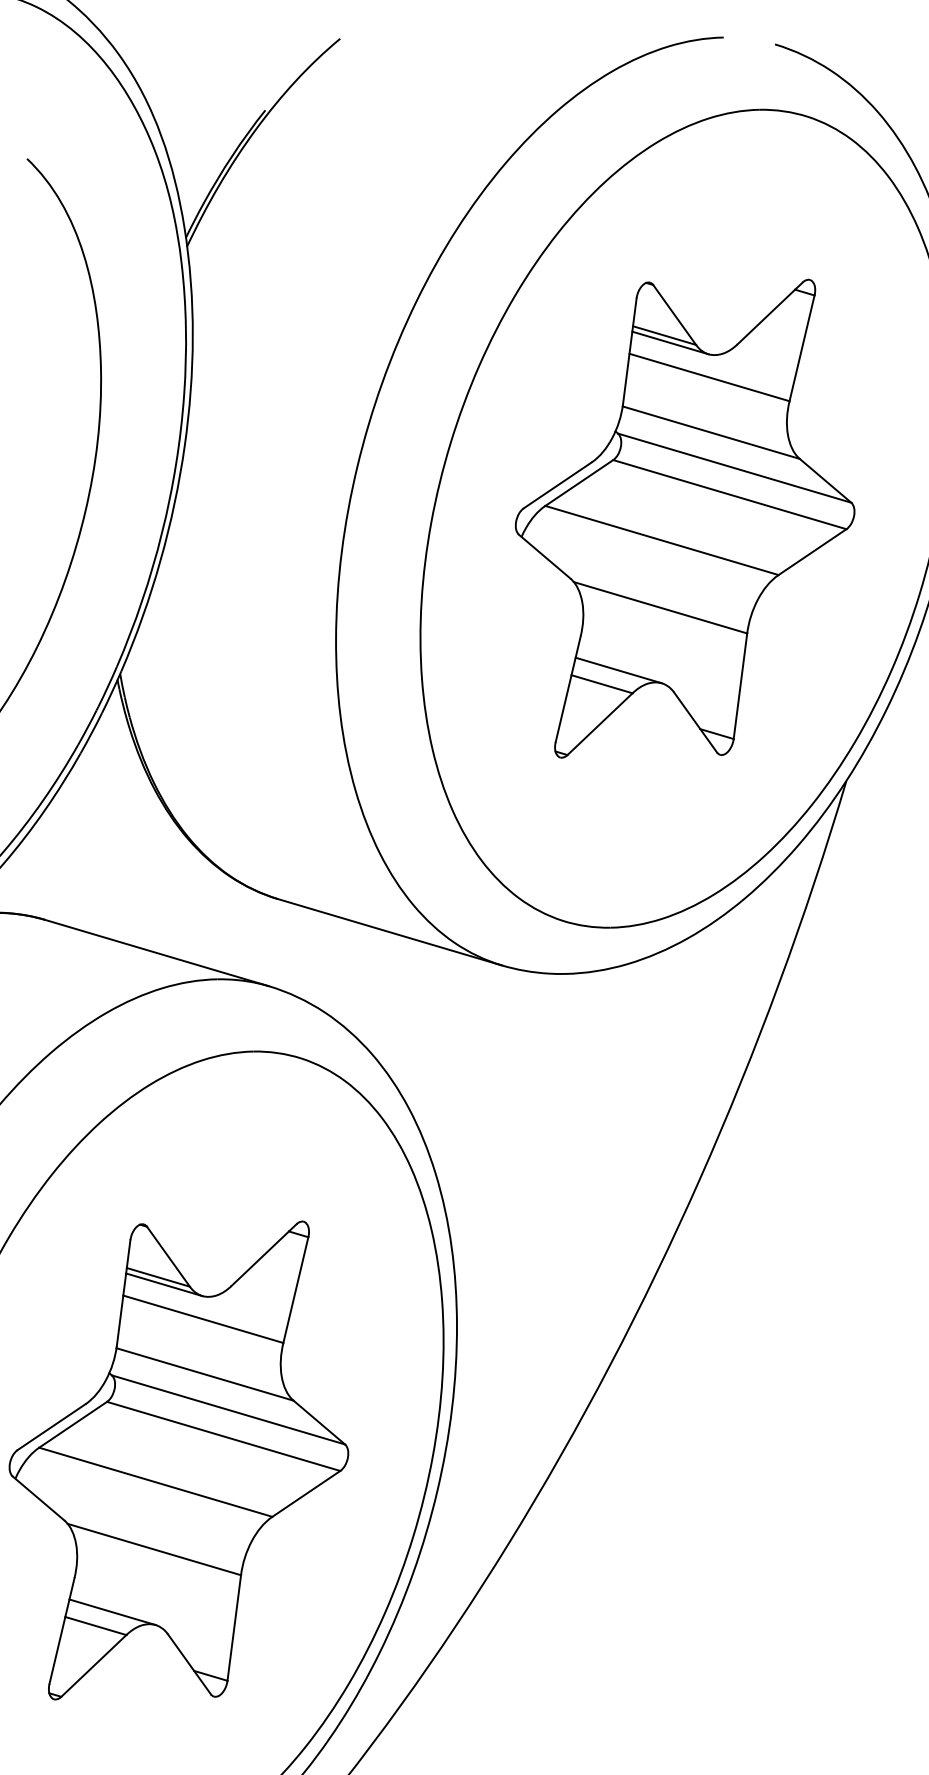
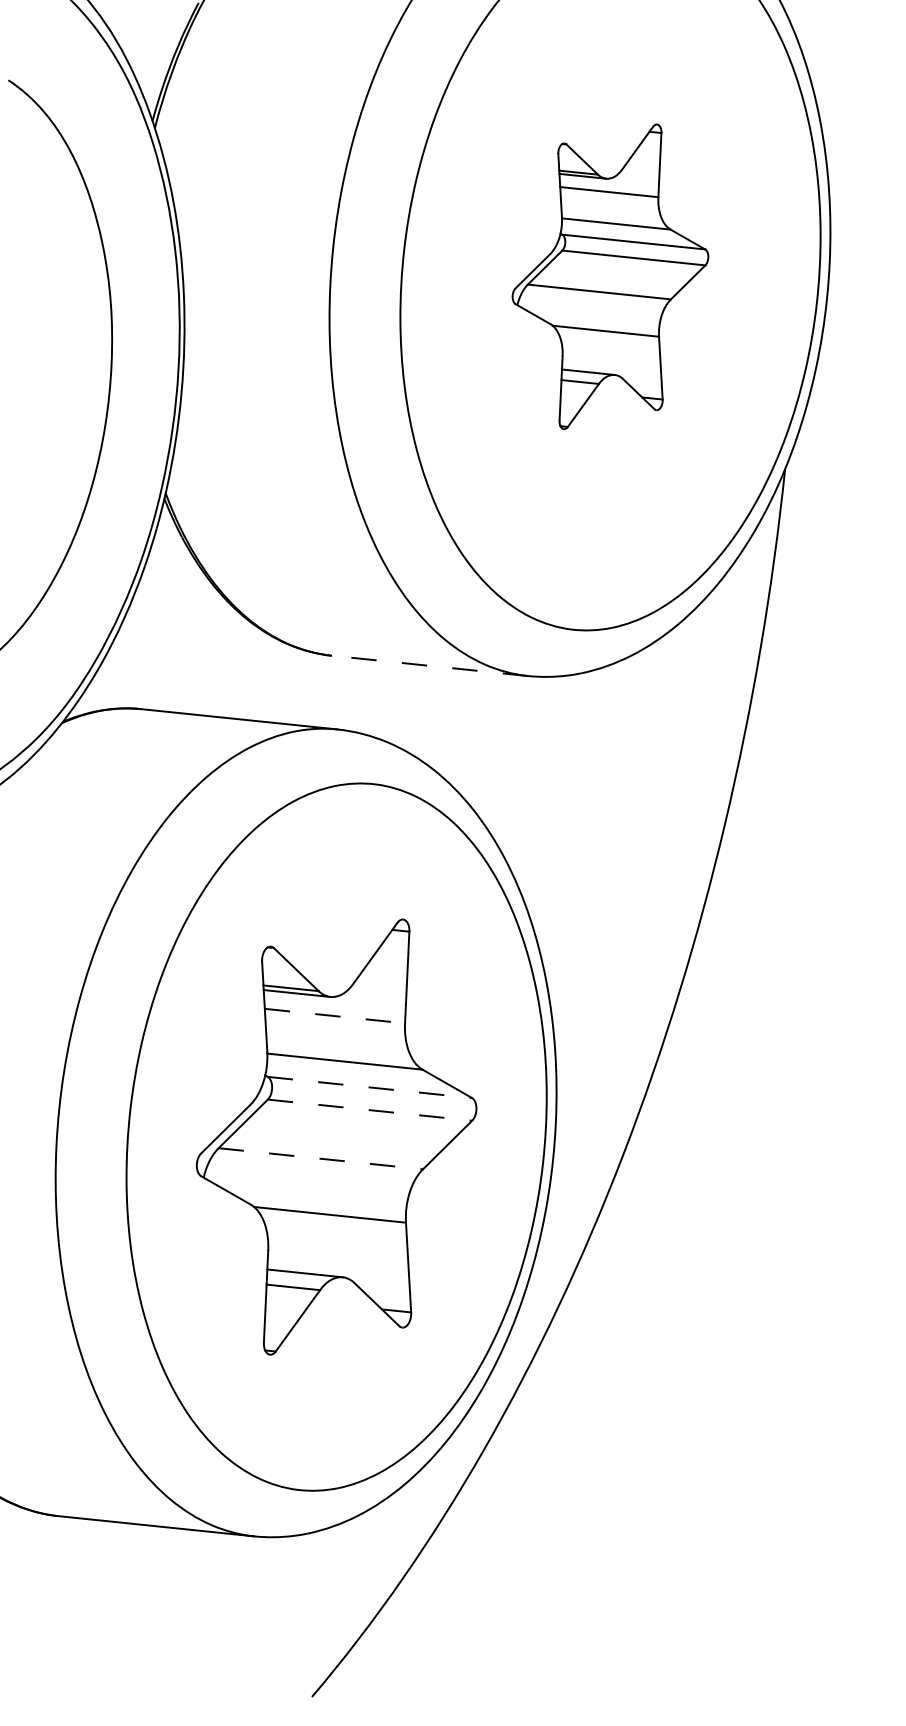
part: (685, 518) -> (610, 276), size x0.7
line: (389, 931) -> (429, 665), solid -> dashed
line: (203, 1319) -> (335, 1016), solid -> dashed
line: (228, 1409) -> (369, 1087), solid -> dashed
line: (224, 1436) -> (370, 1110), solid -> dashed
line: (155, 1481) -> (320, 1158), solid -> dashed

